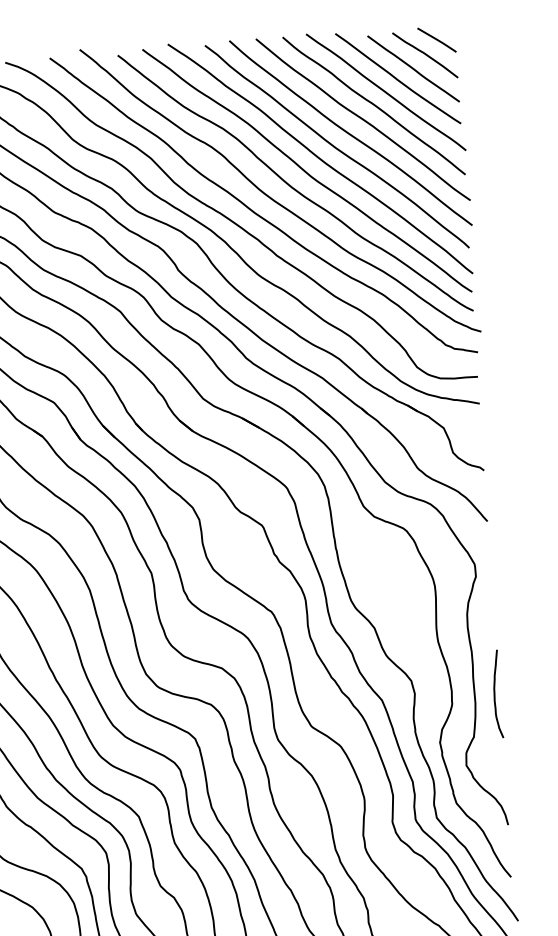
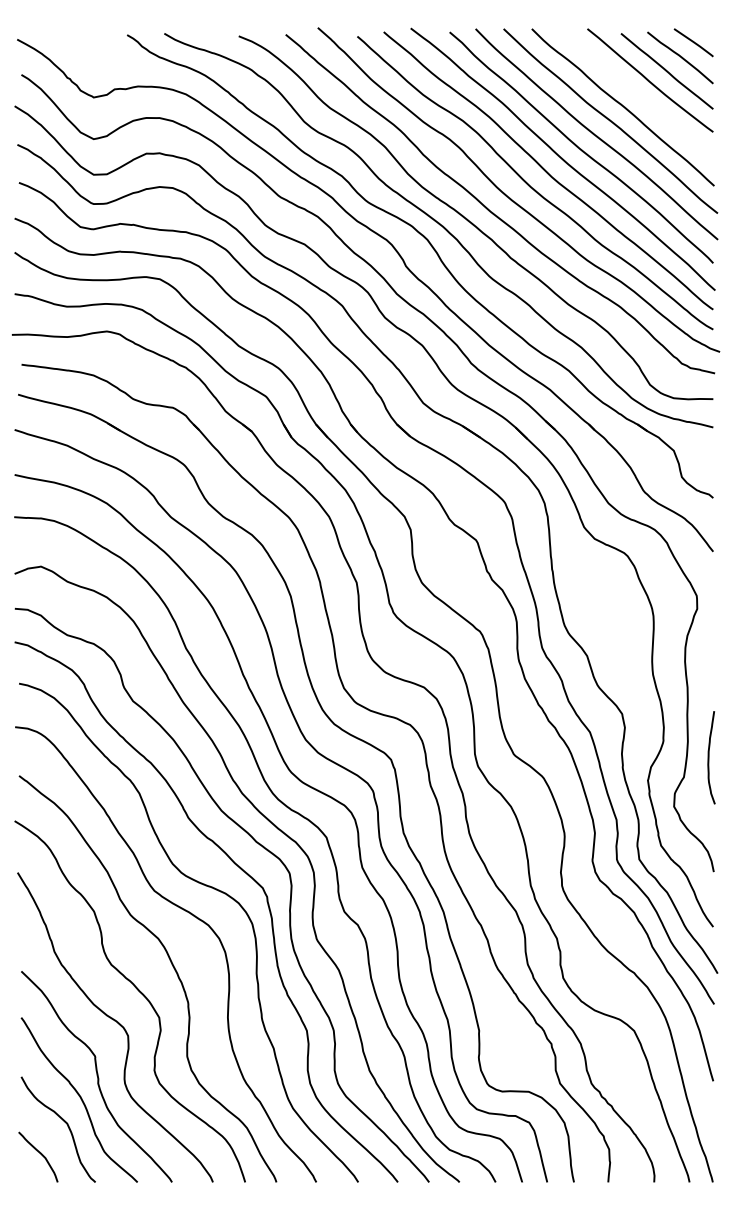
curve: (385, 91) -> (636, 93), removed
curve: (495, 694) -> (709, 757), moved

